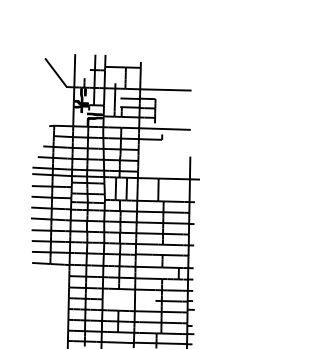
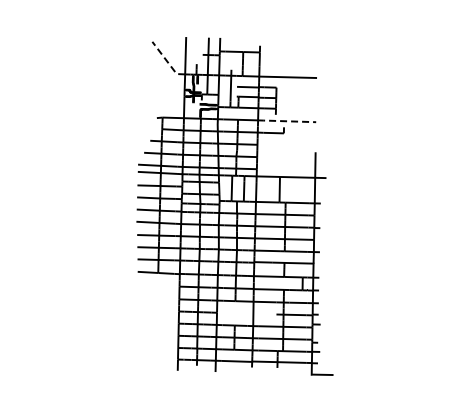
line: (58, 75) -> (167, 61), solid -> dashed
line: (164, 129) -> (286, 121), solid -> dashed

